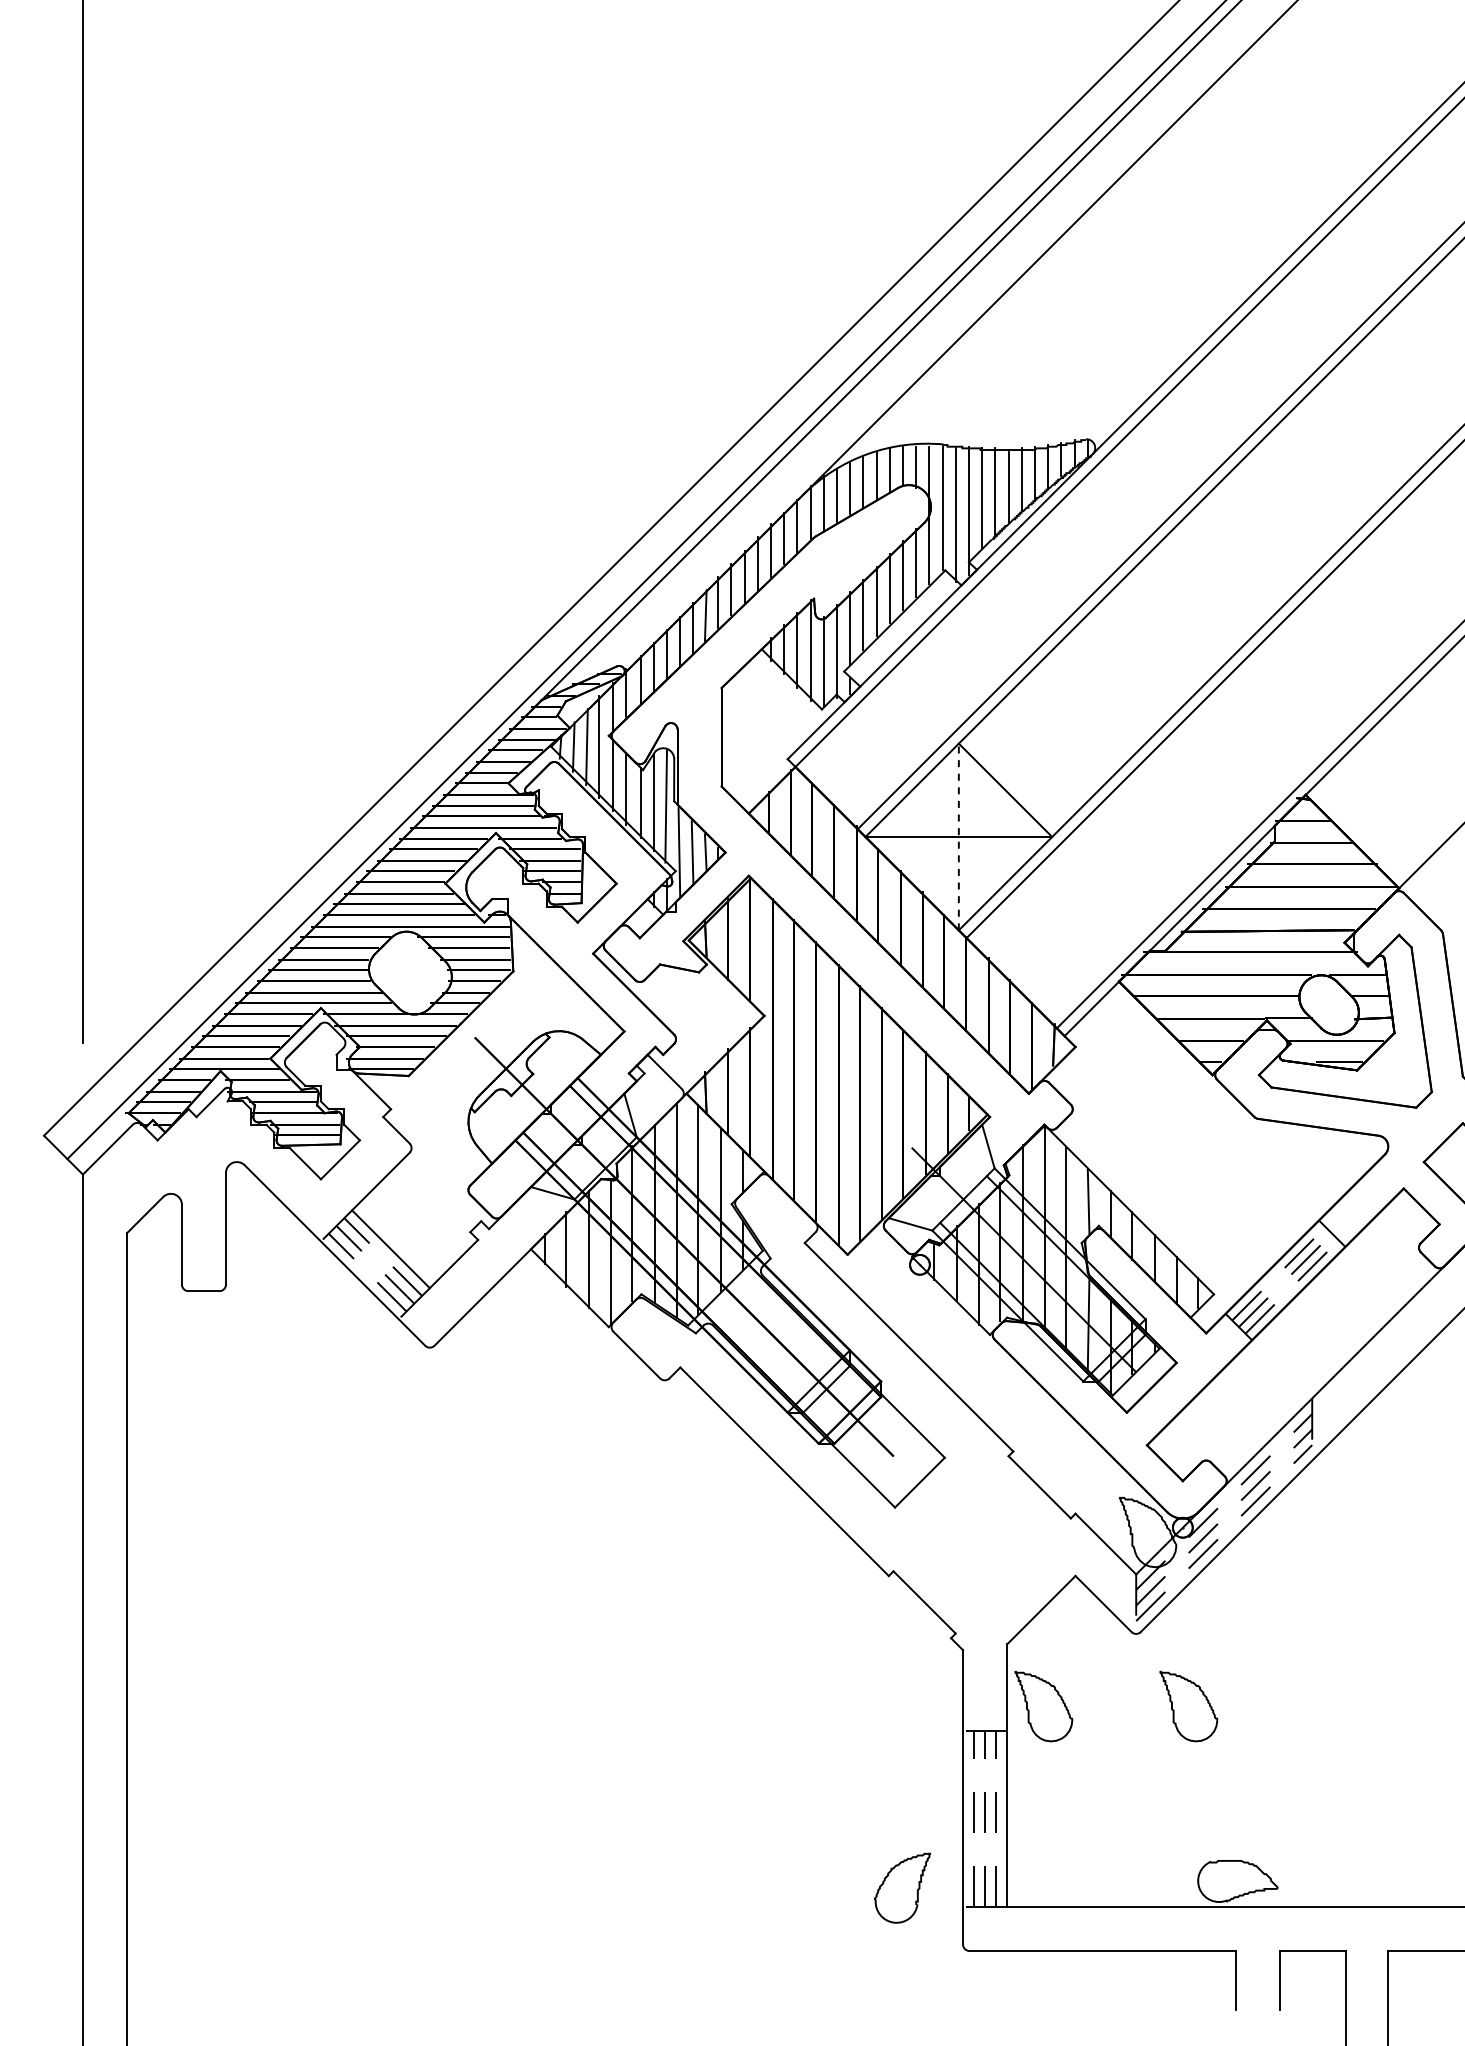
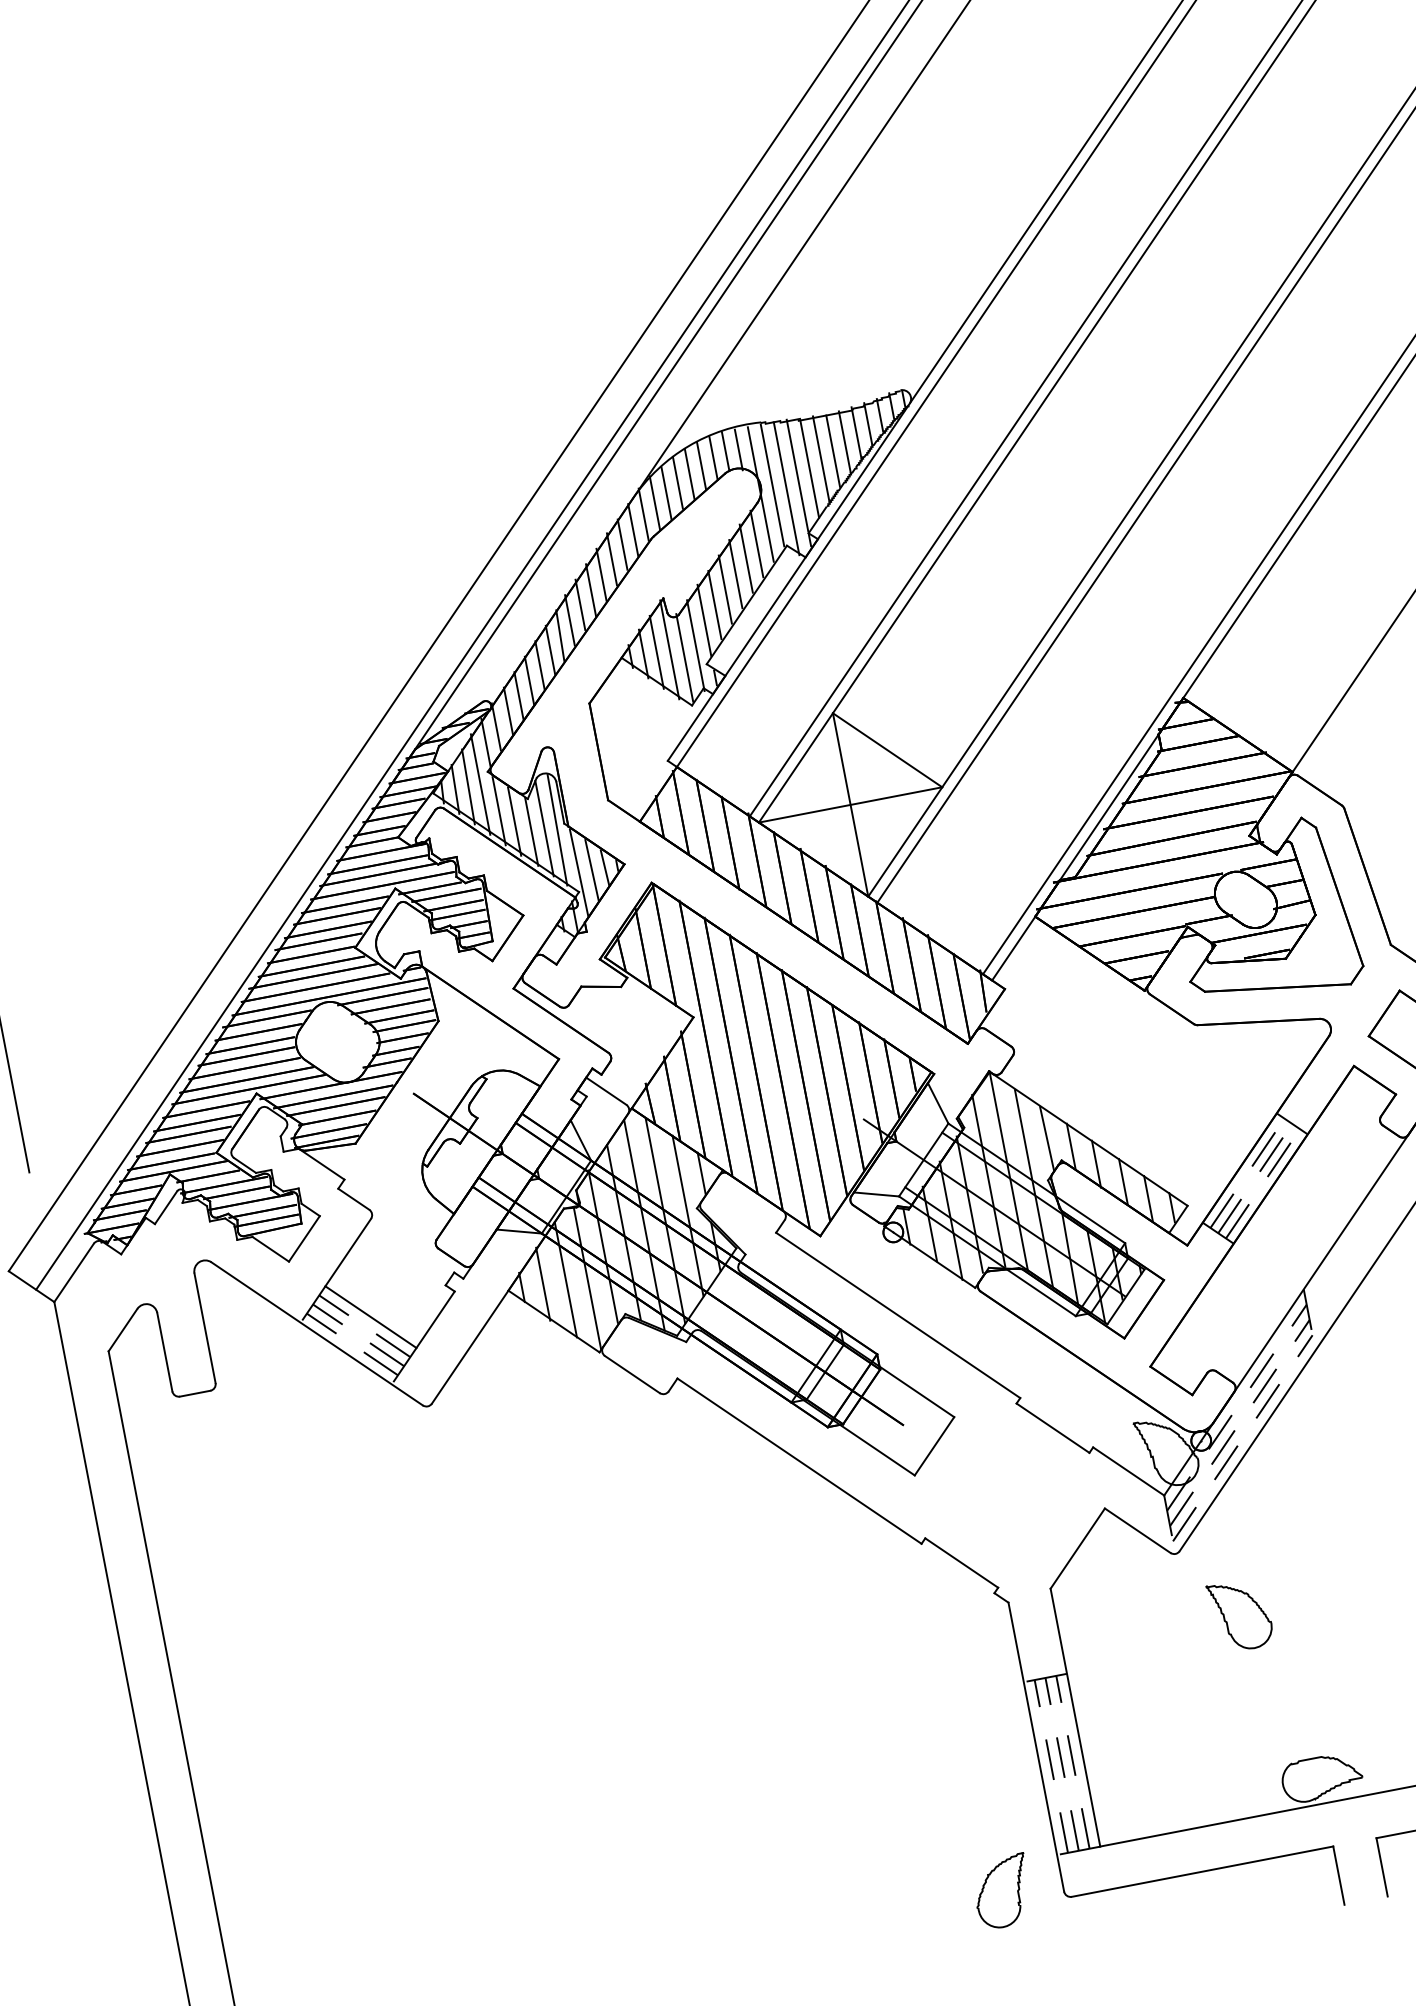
line: (958, 836) -> (850, 804), dashed -> solid
part: (1043, 1706) -> (1098, 1642), removed
part: (902, 1887) -> (1002, 1891), moved

